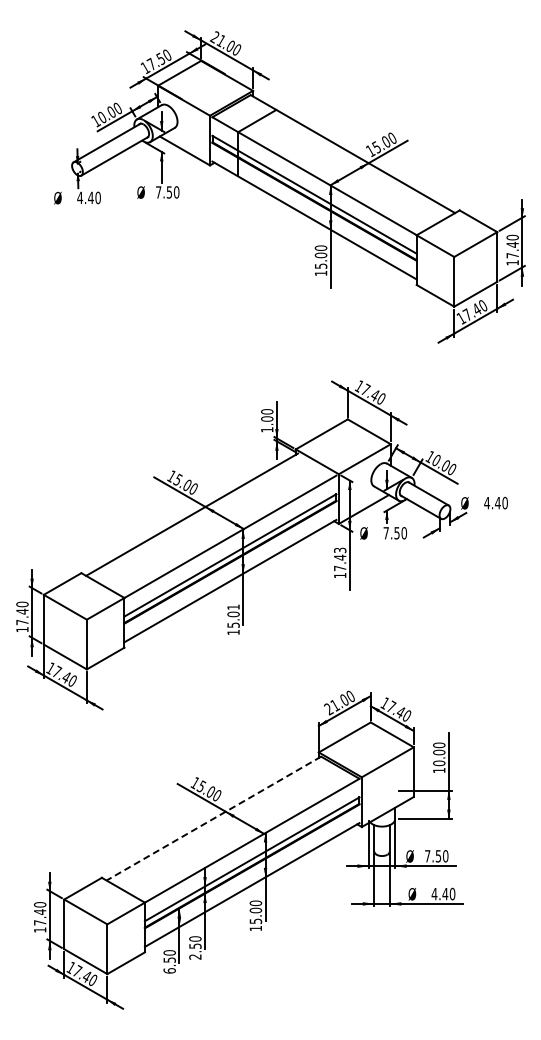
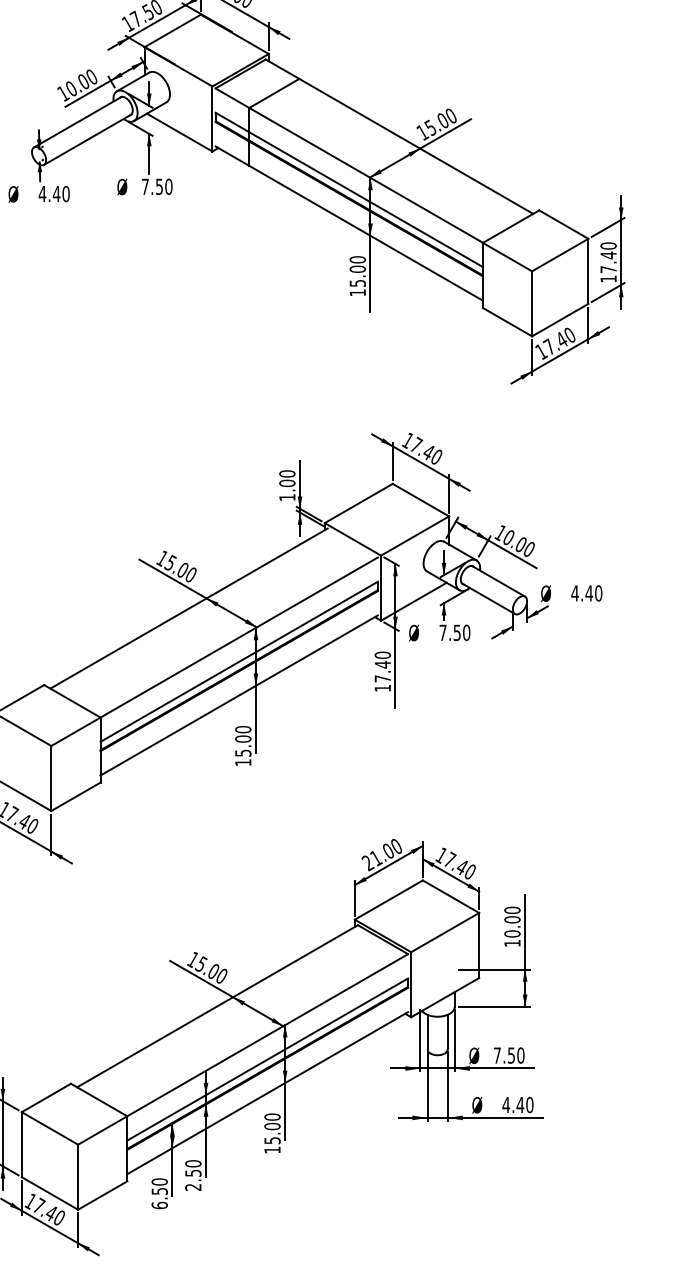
text: (340, 550) -> (383, 655), 17.43 -> 17.40
text: (233, 606) -> (243, 728), 15.01 -> 15.00
line: (213, 818) -> (217, 1006), dashed -> solid

